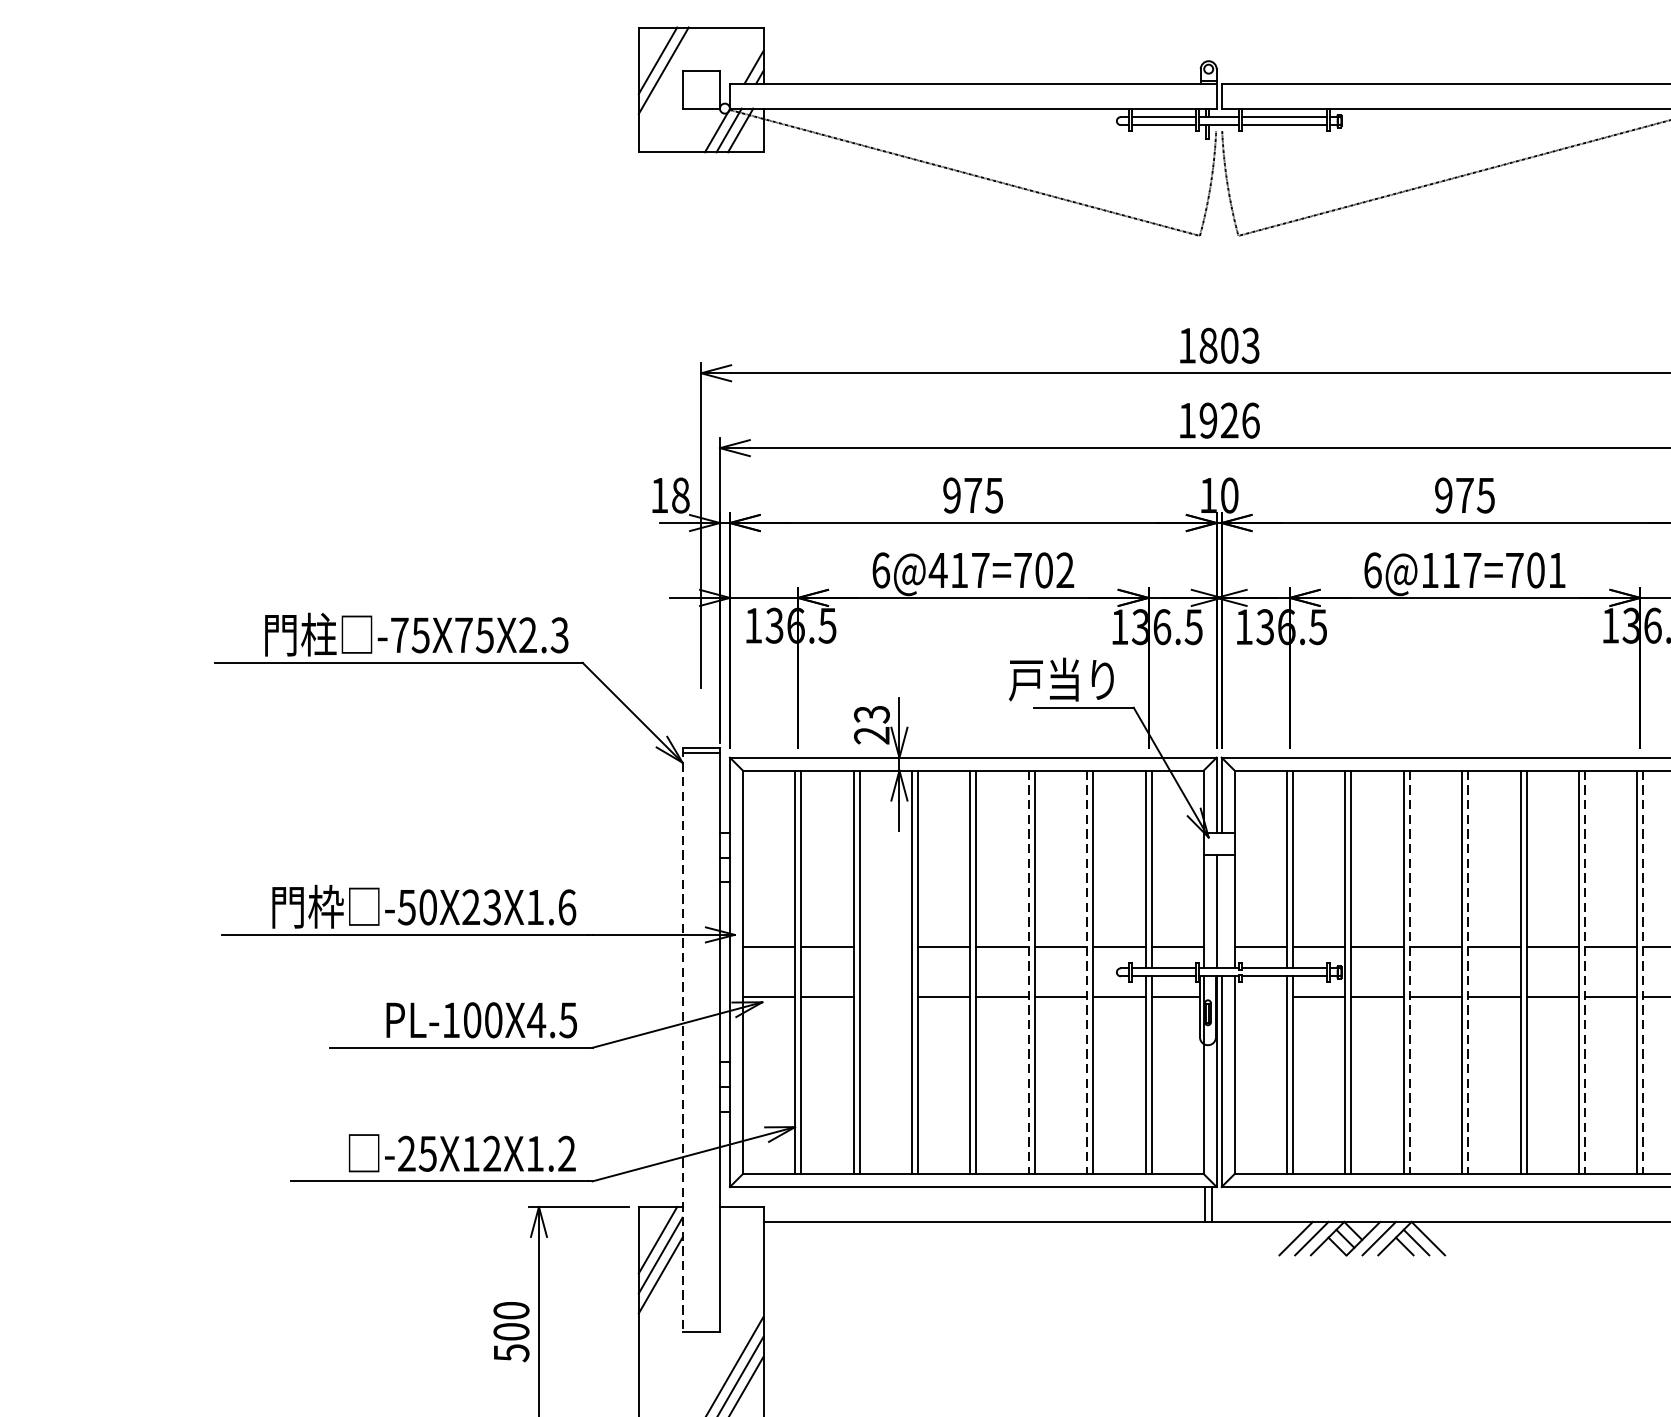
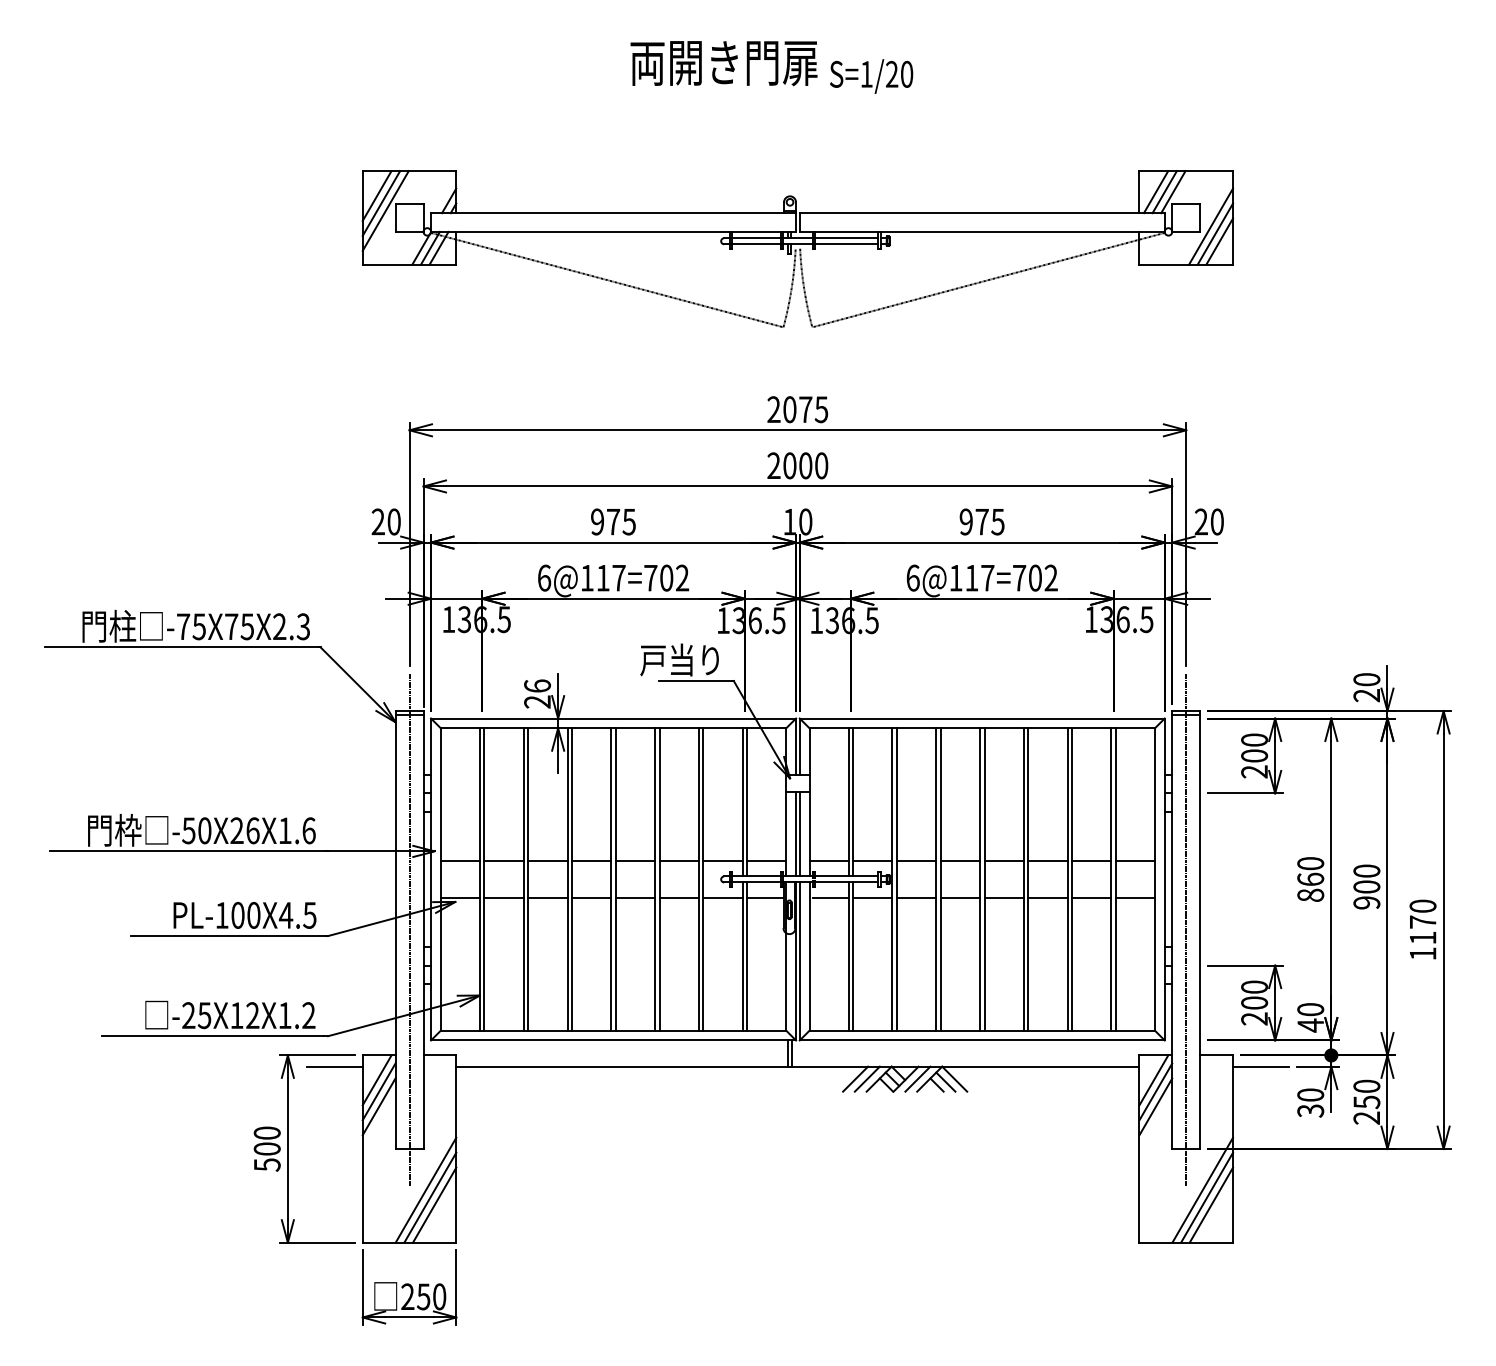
line: (669, 80) -> (385, 210), added
text: (1218, 345) -> (797, 409), 1803 -> 2075
text: (1218, 420) -> (797, 465), 1926 -> 2000
text: (669, 494) -> (385, 521), 18 -> 20
text: (1556, 569) -> (1050, 577), 6@117=701 -> 6@117=702
text: (938, 570) -> (587, 578), 6@417=702 -> 6@117=702
text: (871, 713) -> (537, 685), 23 -> 26
text: (491, 906) -> (252, 830), -50X23X1.6 -> -50X26X1.6
line: (1221, 910) -> (799, 833), added
line: (885, 947) -> (547, 860), added
line: (1029, 972) -> (655, 879), dashed -> solid
line: (1086, 972) -> (698, 879), dashed -> solid
line: (1409, 972) -> (940, 879), dashed -> solid
line: (1468, 972) -> (984, 879), dashed -> solid
line: (1585, 972) -> (1072, 879), dashed -> solid
line: (1642, 972) -> (1115, 879), dashed -> solid
line: (885, 997) -> (547, 898), added
line: (1262, 997) -> (830, 898), added
line: (701, 1039) -> (409, 929), added
line: (682, 1040) -> (395, 930), dashed -> solid
line: (601, 1221) -> (334, 1066), added

